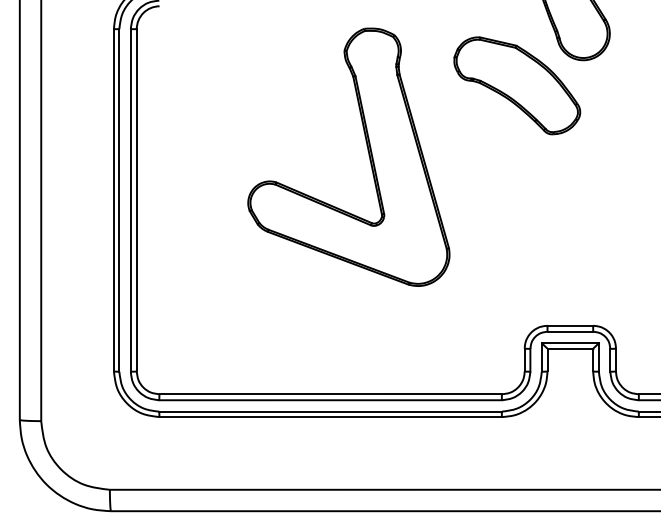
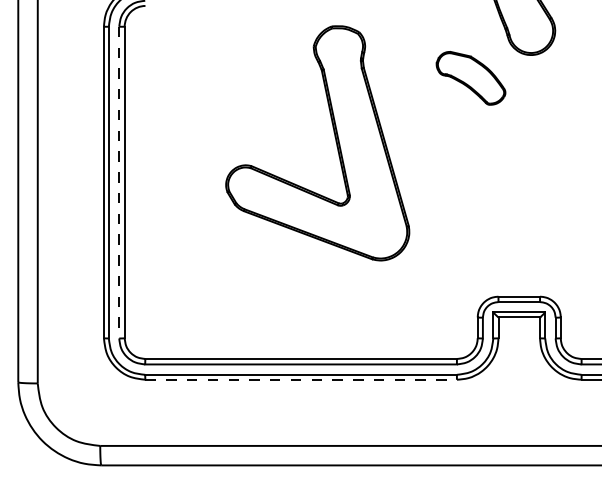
part: (517, 85) -> (471, 78), size x0.6
line: (130, 200) -> (119, 182), solid -> dashed
line: (331, 417) -> (301, 380), solid -> dashed

